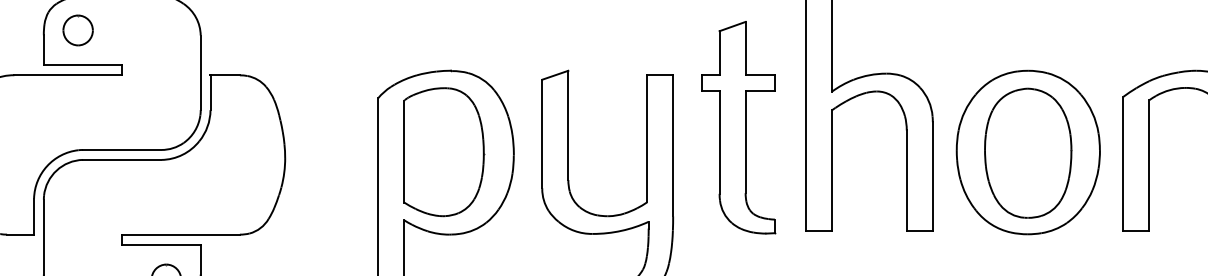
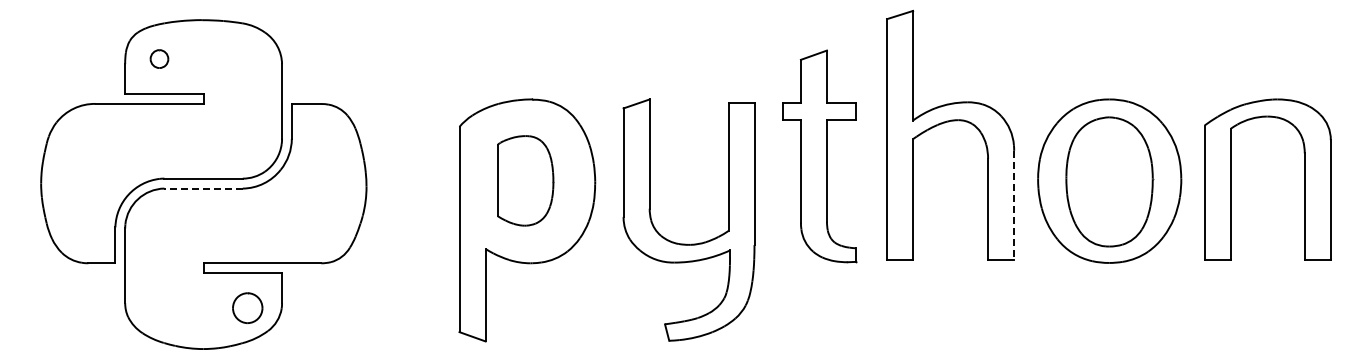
part: (78, 29) -> (159, 58), size x0.6
part: (444, 151) -> (525, 180), size x0.7
line: (122, 159) -> (203, 188), solid -> dashed
line: (933, 176) -> (1014, 205), solid -> dashed

